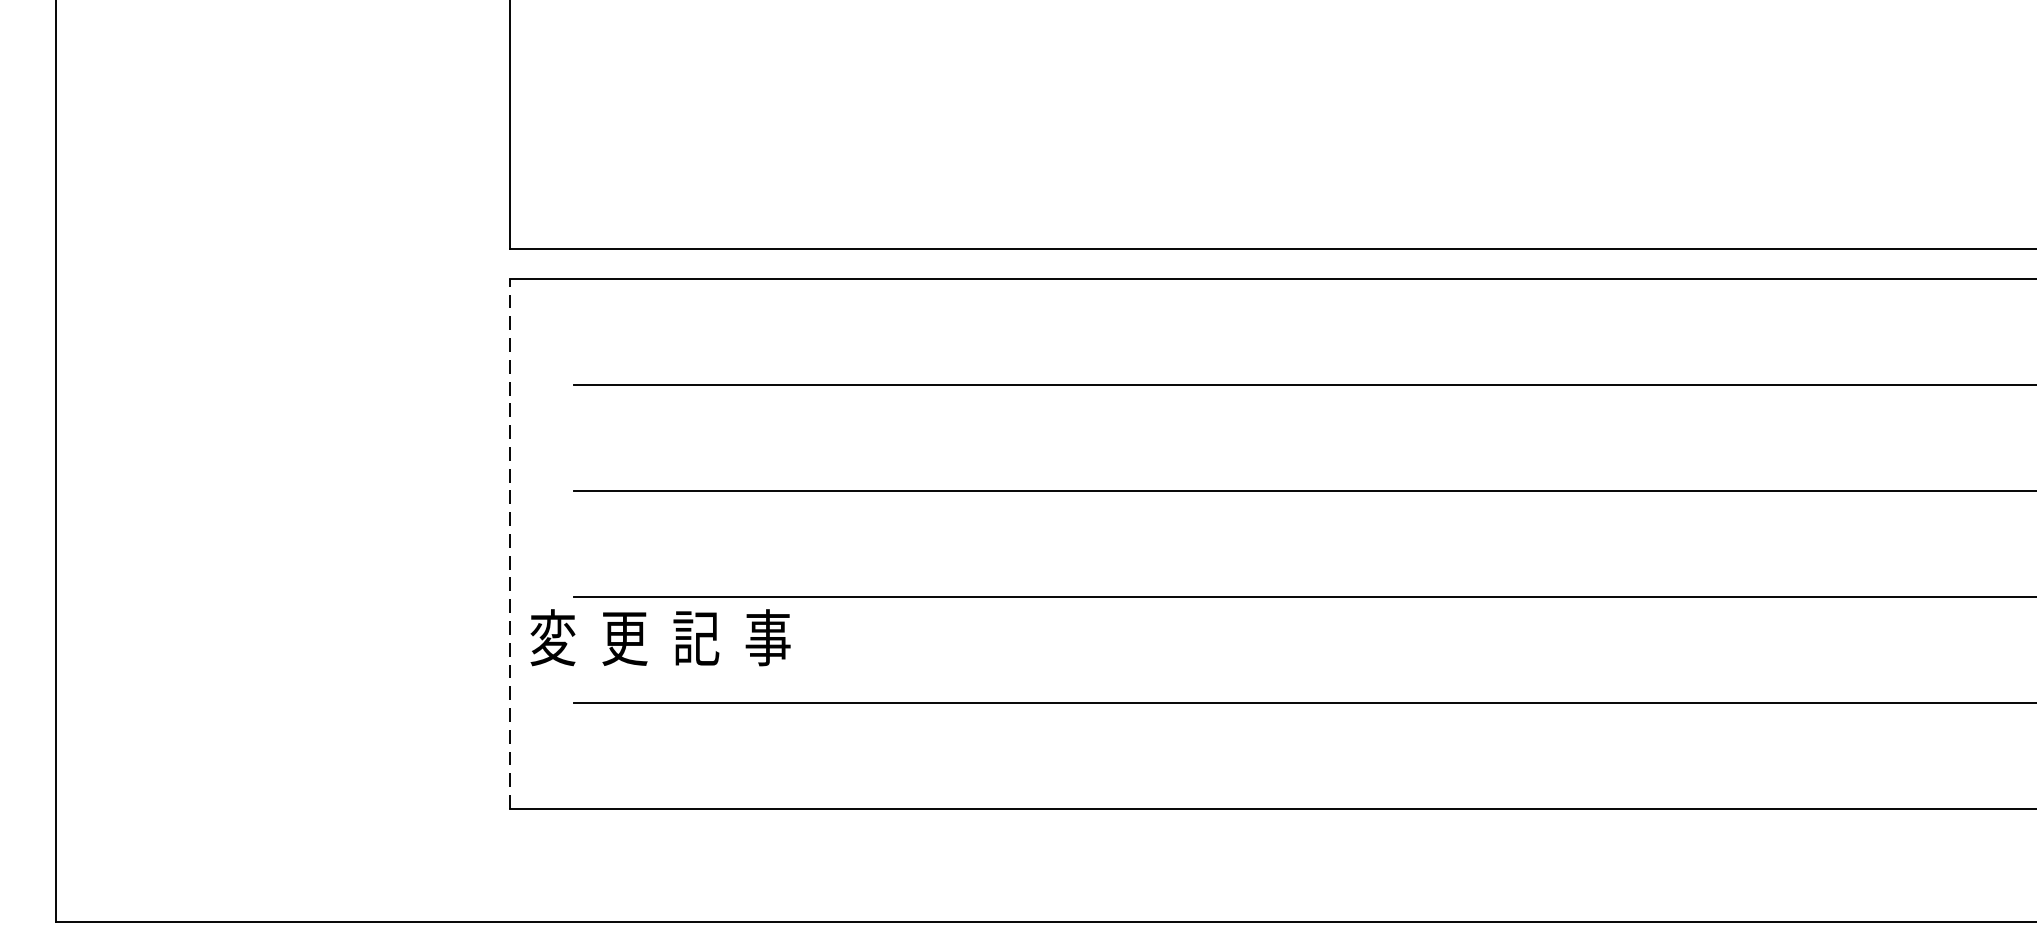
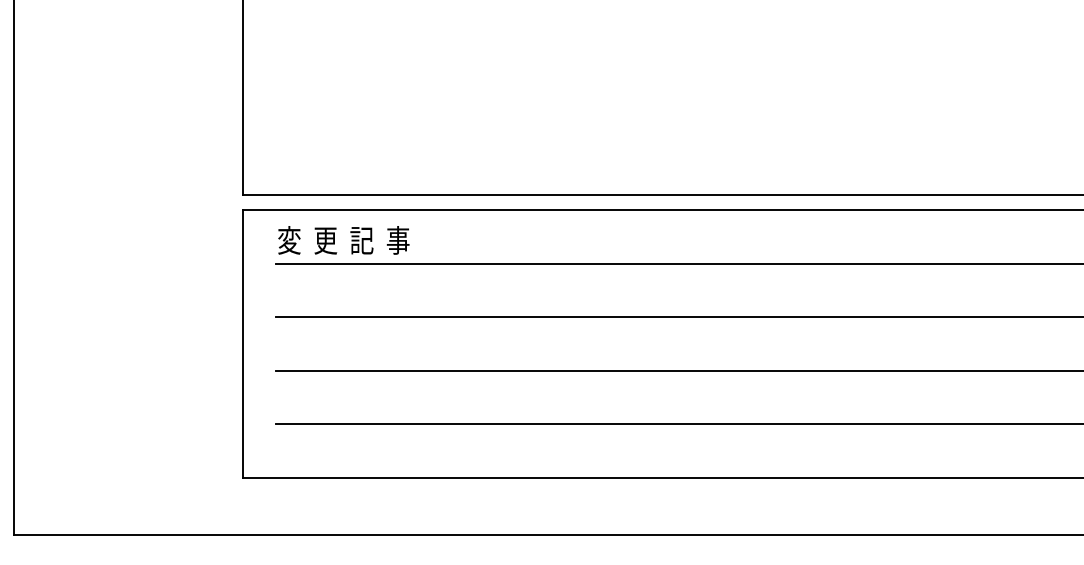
line: (509, 544) -> (243, 344), dashed -> solid
text: (659, 637) -> (343, 240), moved

